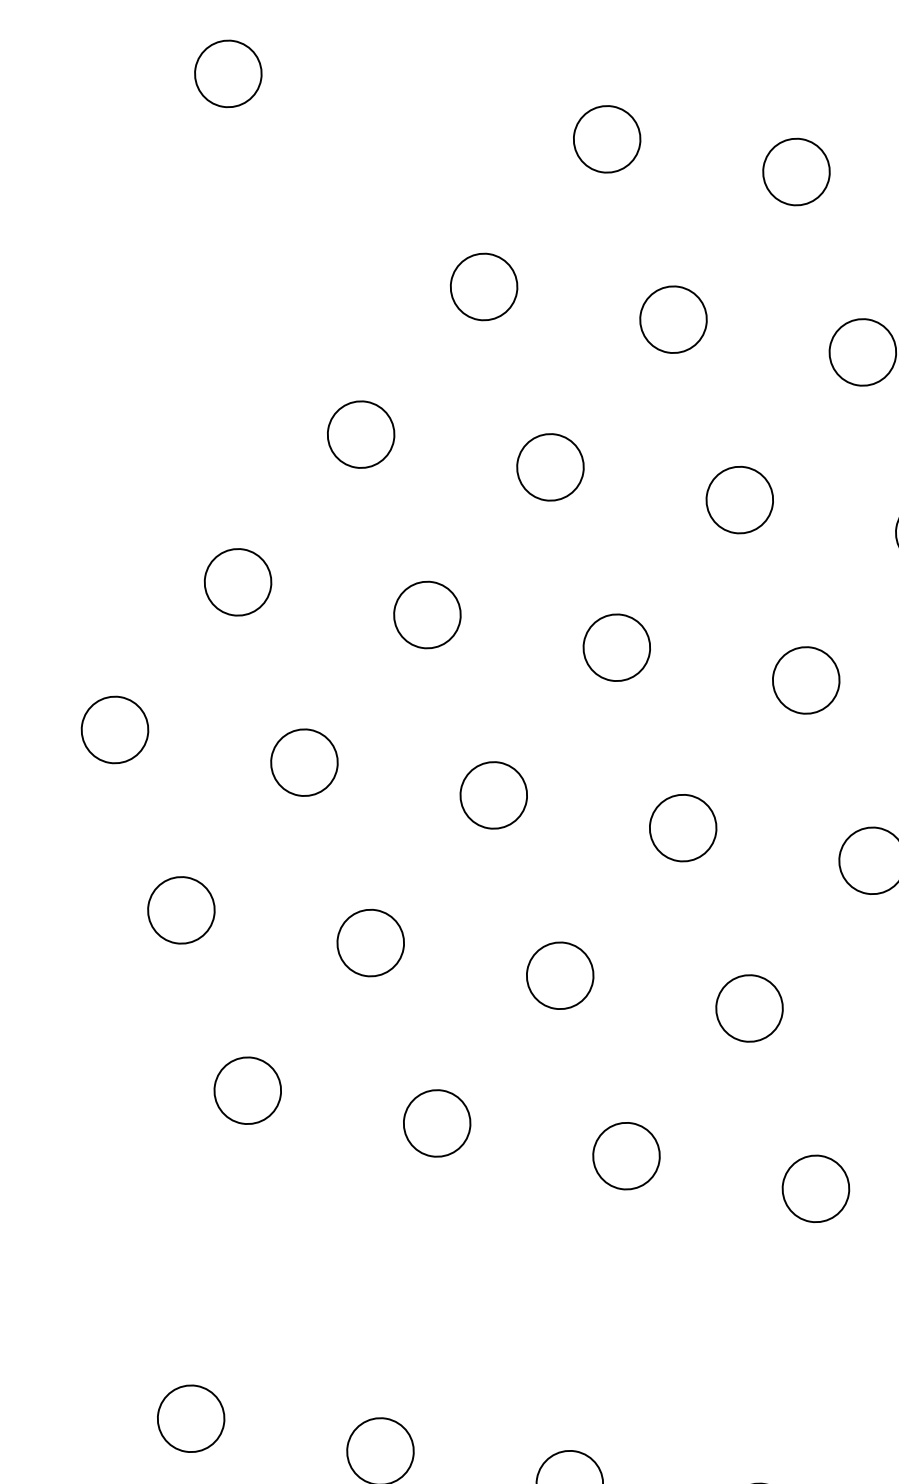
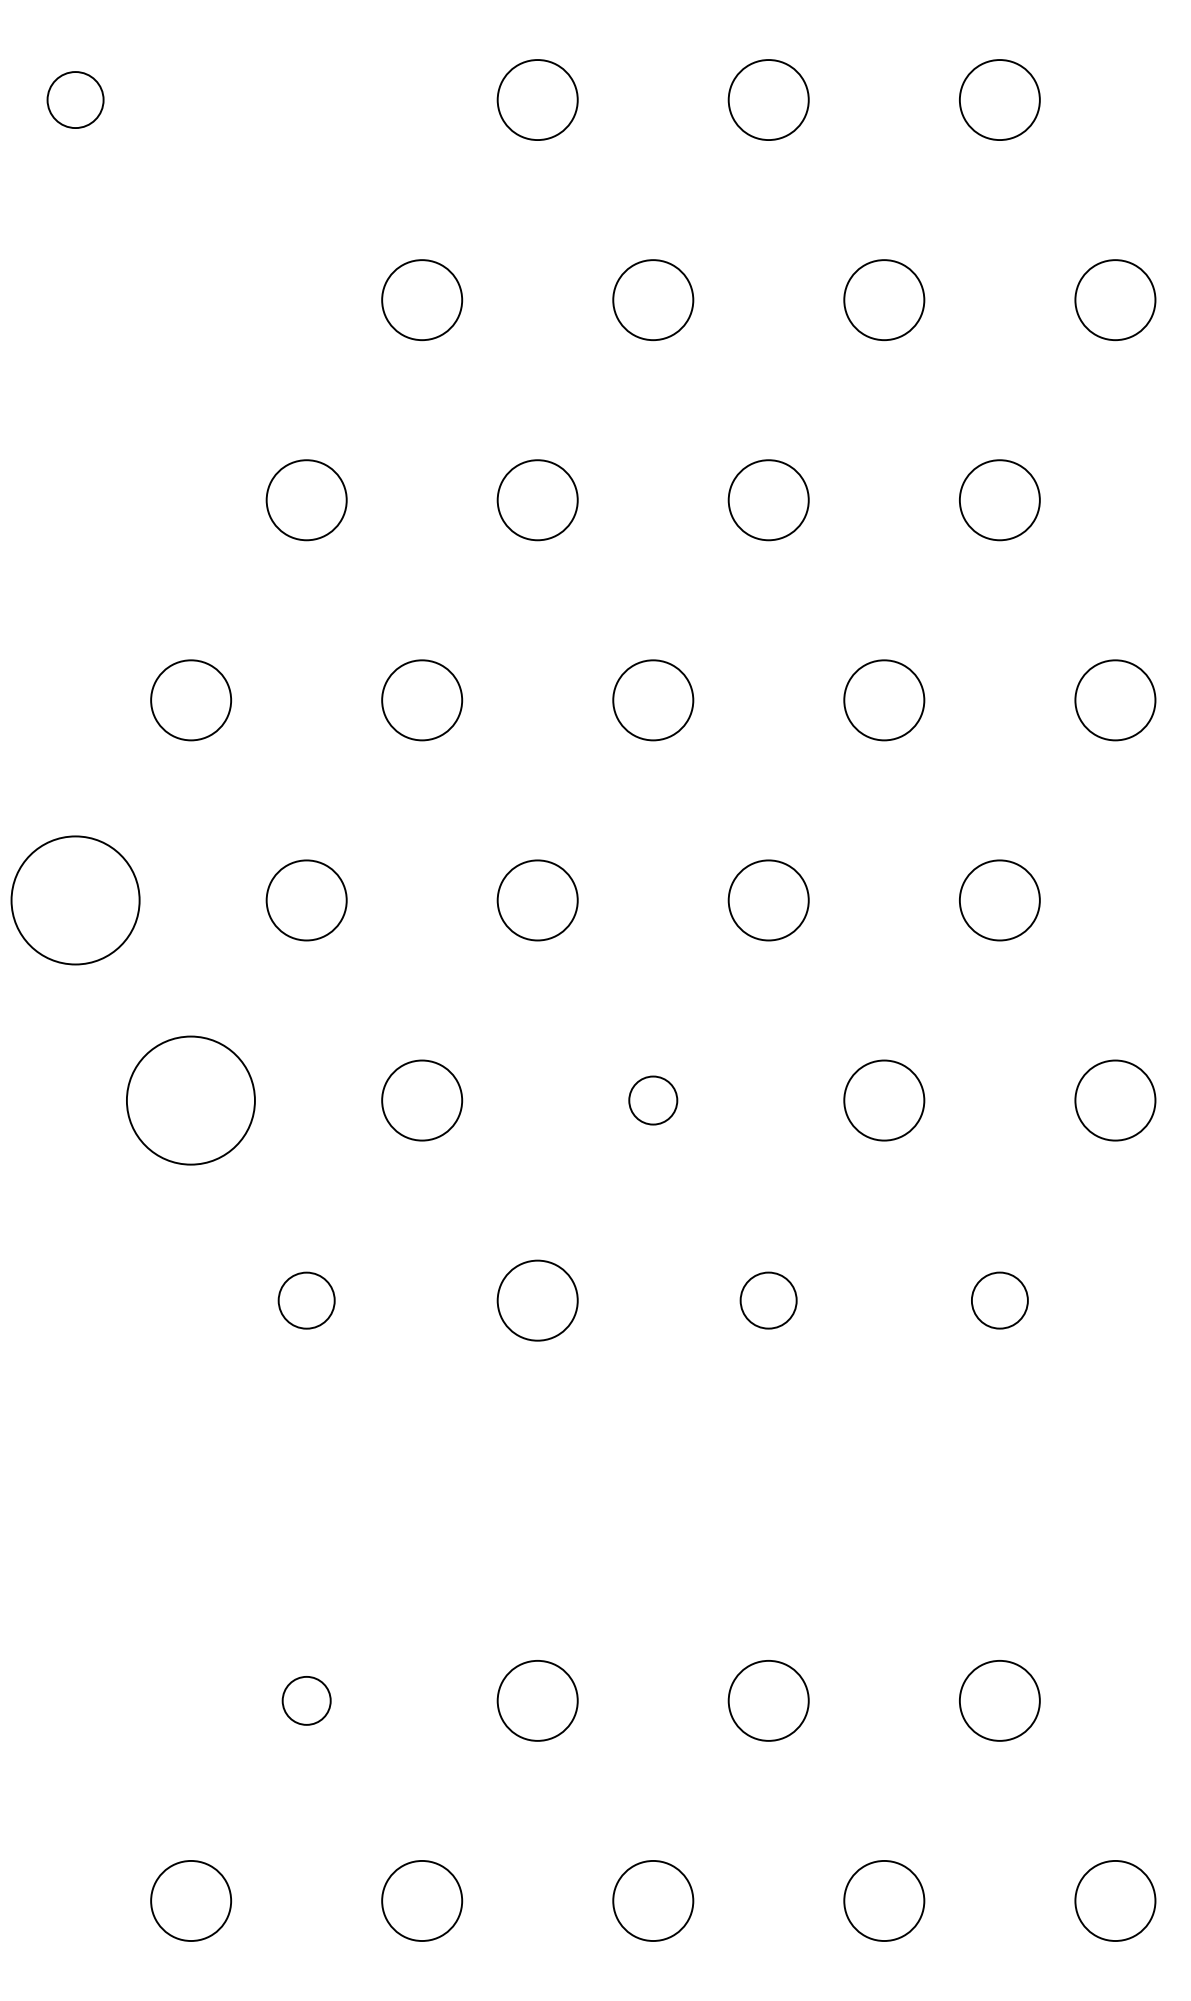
circle: (228, 74) -> (75, 100), size x0.7
circle: (114, 730) -> (75, 900), size x1.6
circle: (181, 910) -> (191, 1100), size x1.6
circle: (560, 975) -> (653, 1100), size x0.6
circle: (247, 1090) -> (306, 1300), size x0.7
circle: (626, 1155) -> (768, 1300), size x0.7
circle: (815, 1188) -> (999, 1300), size x0.7
circle: (191, 1418) -> (306, 1700), size x0.6

